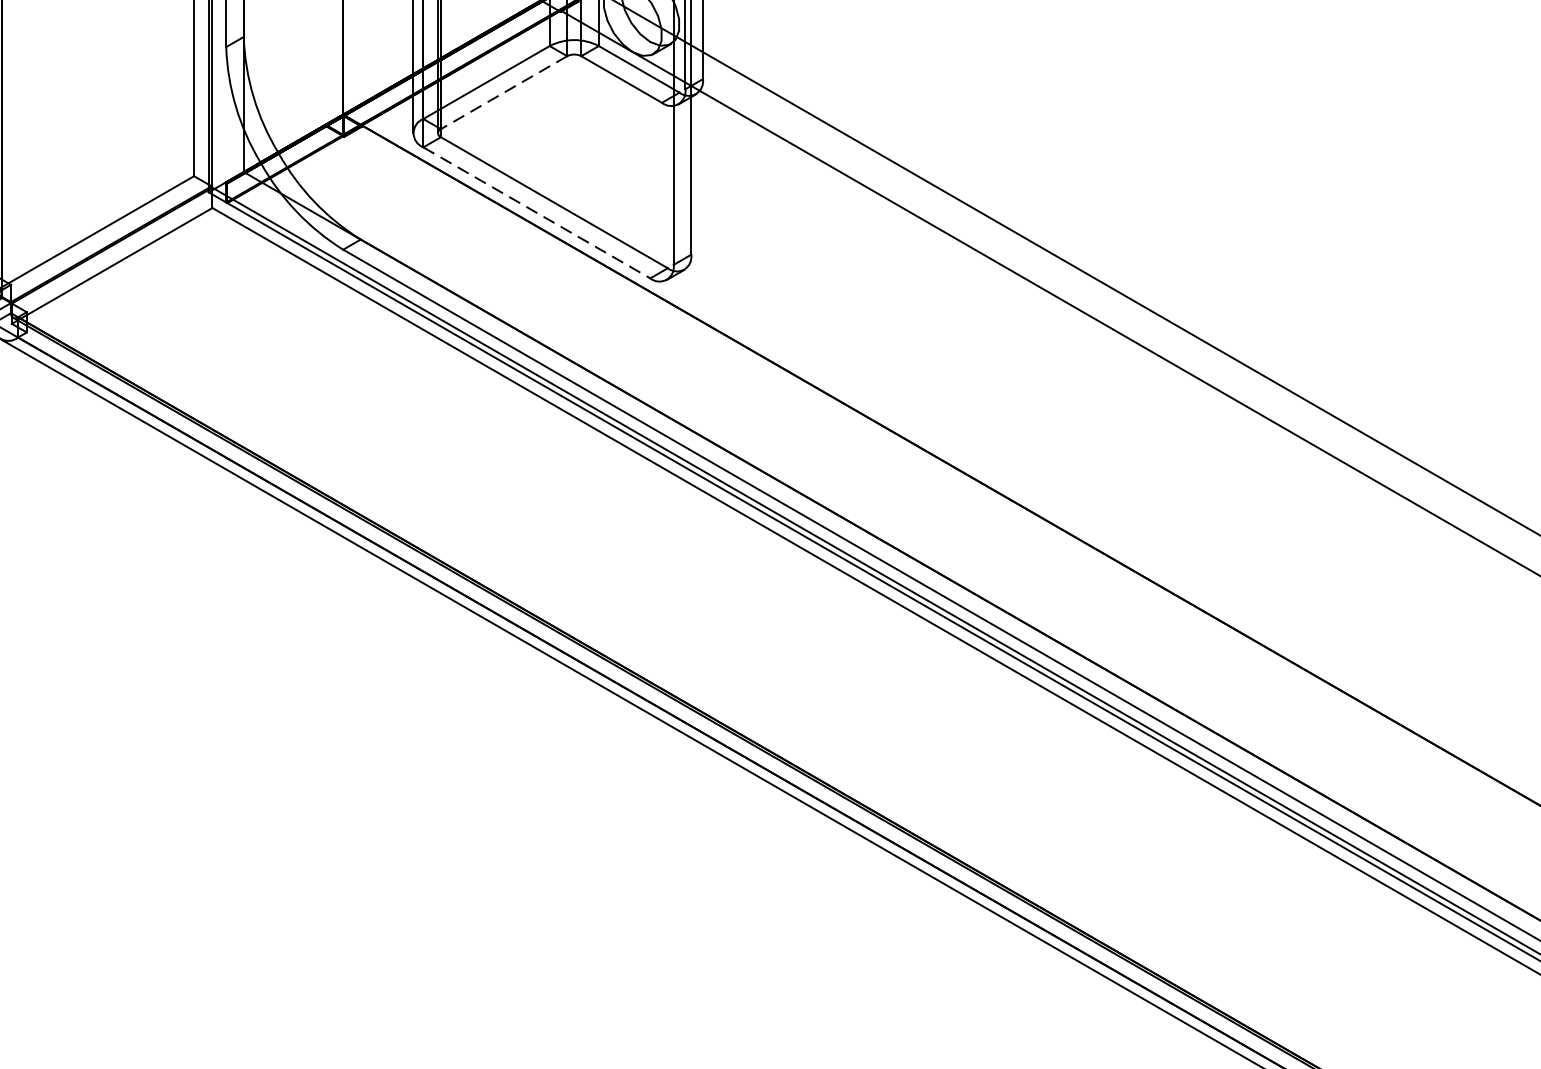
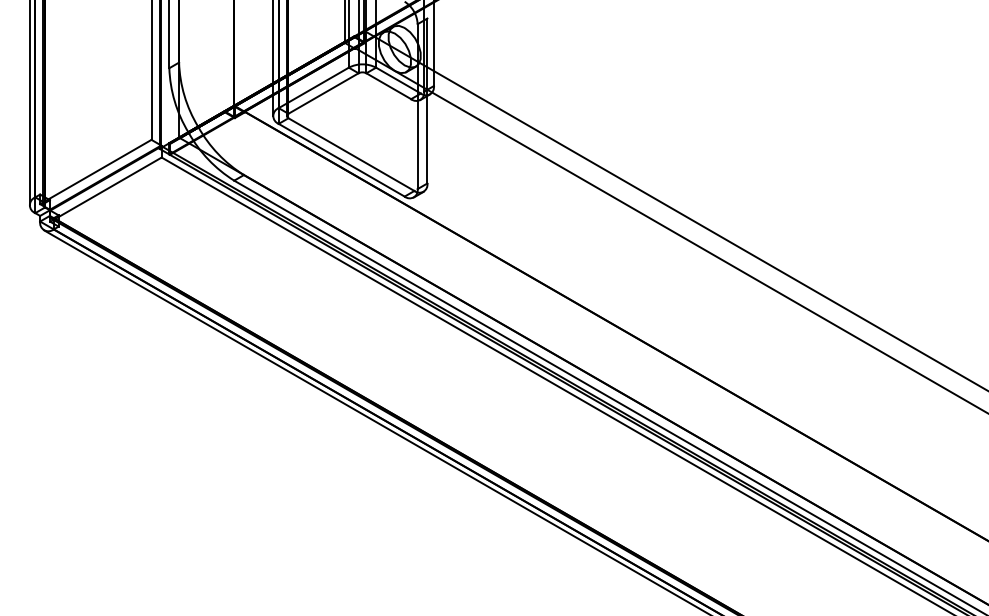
line: (504, 92) -> (323, 93), dashed -> solid
line: (536, 213) -> (341, 160), dashed -> solid

